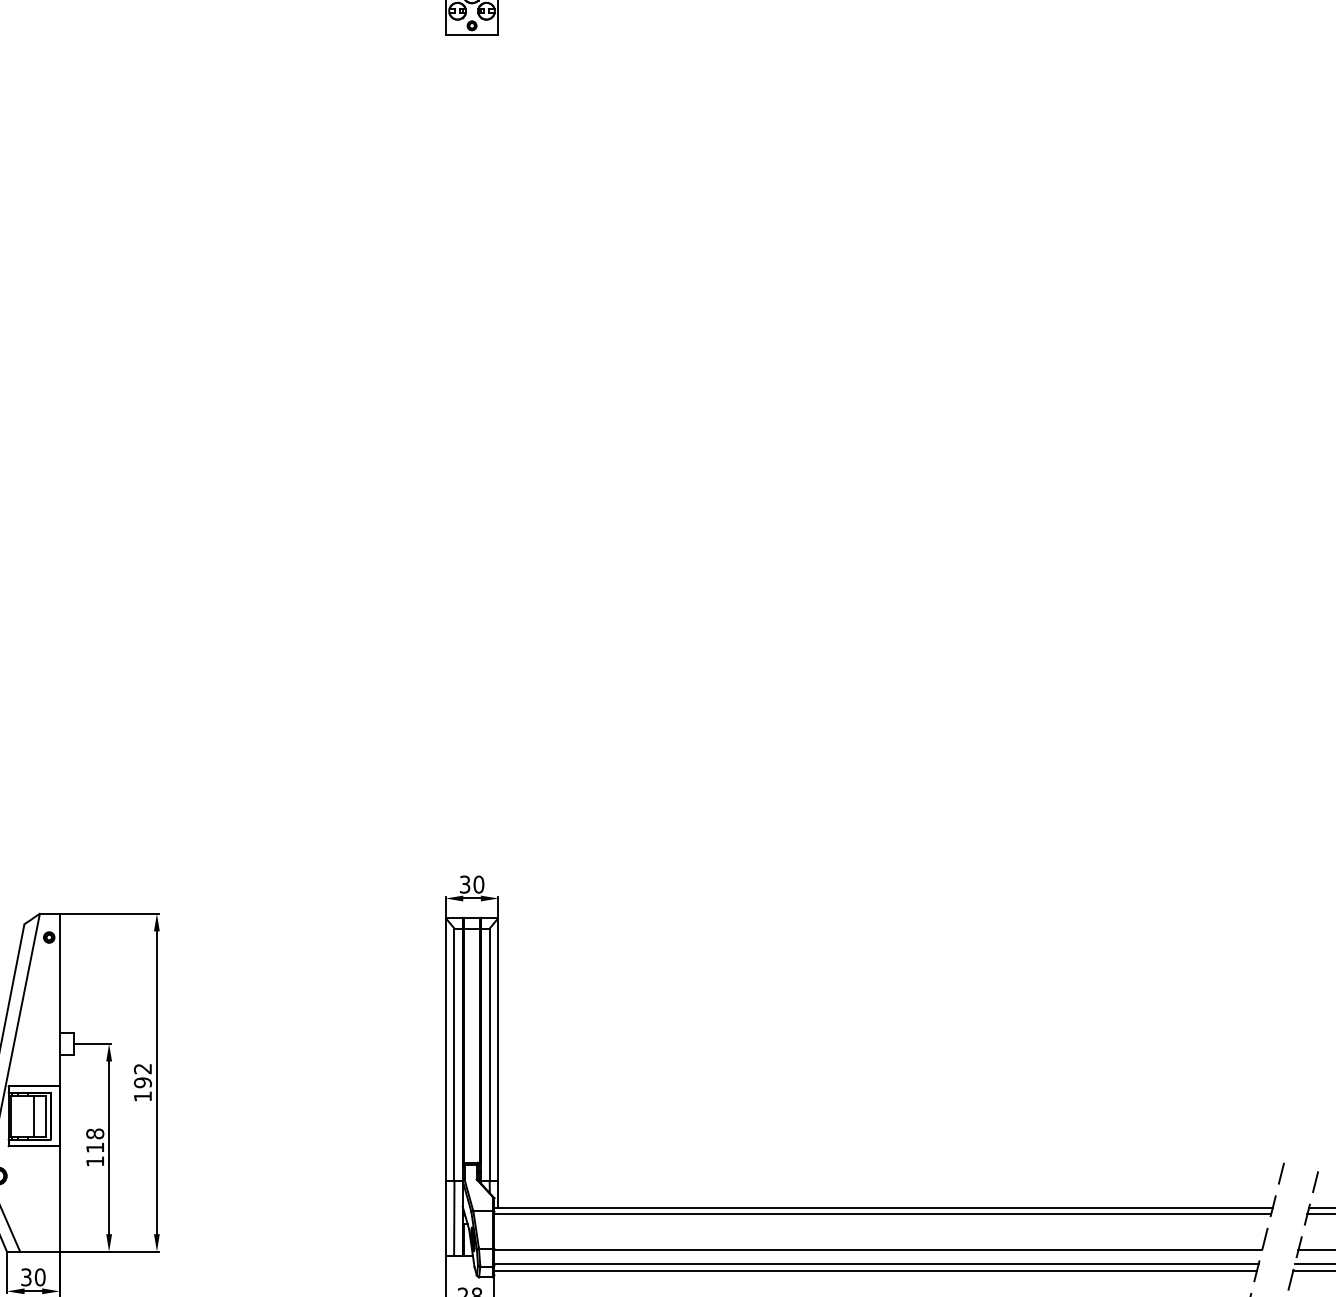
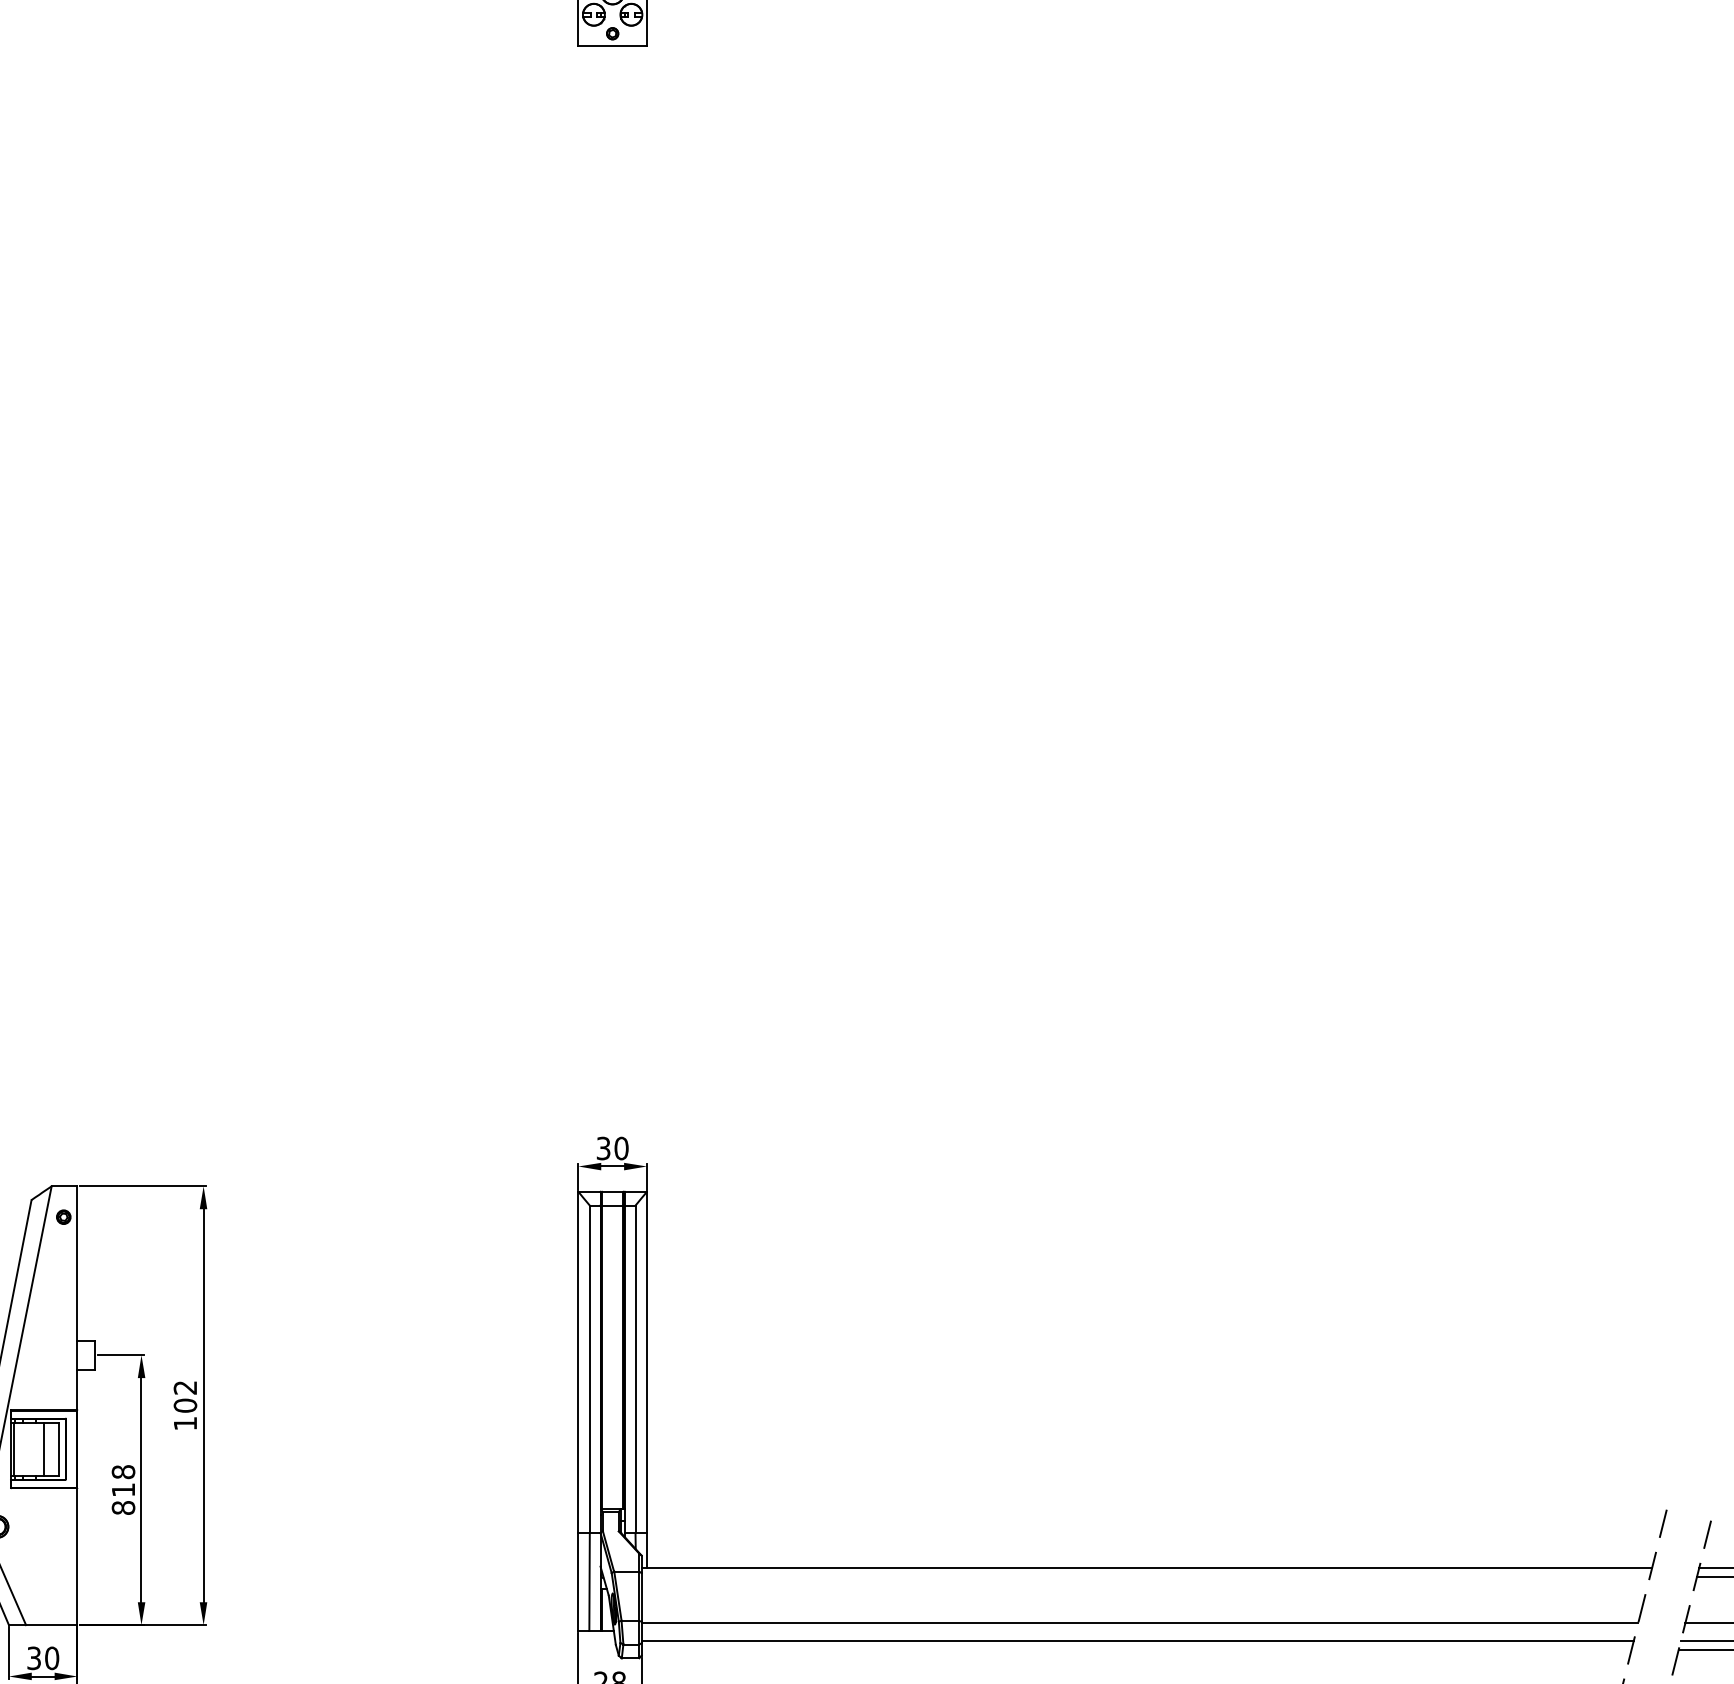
text: (142, 1082) -> (184, 1405), 192 -> 102
text: (95, 1161) -> (123, 1507), 118 -> 818
line: (882, 1214) -> (1145, 1576), removed
line: (875, 1271) -> (1136, 1650), removed

